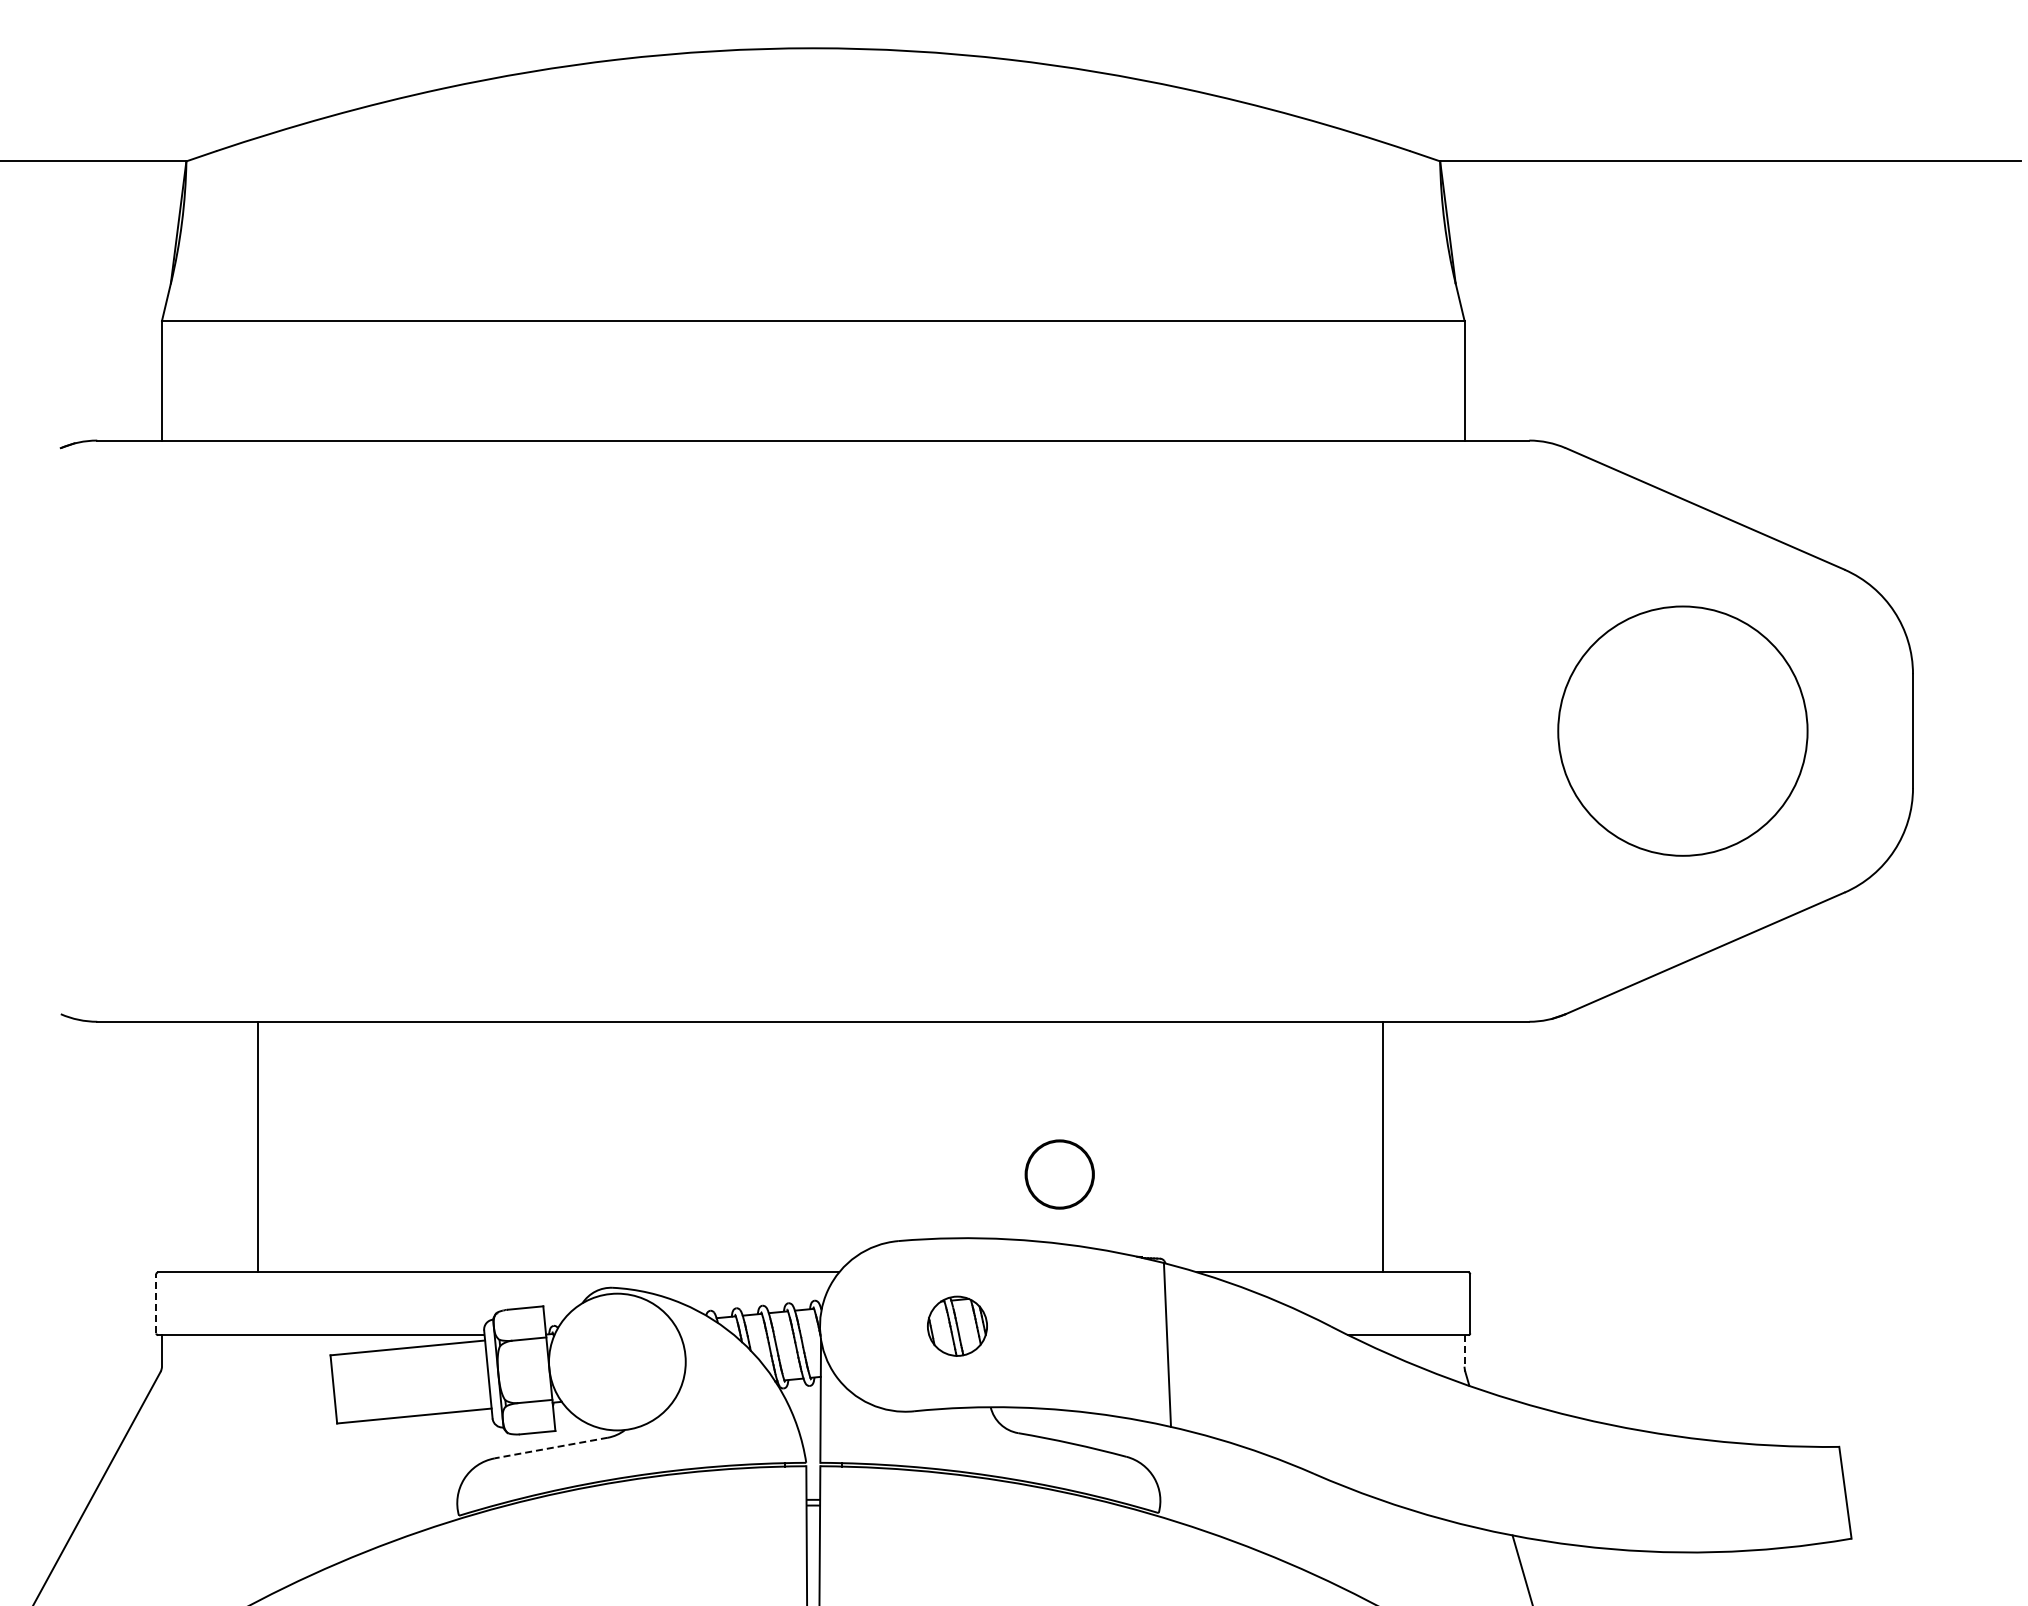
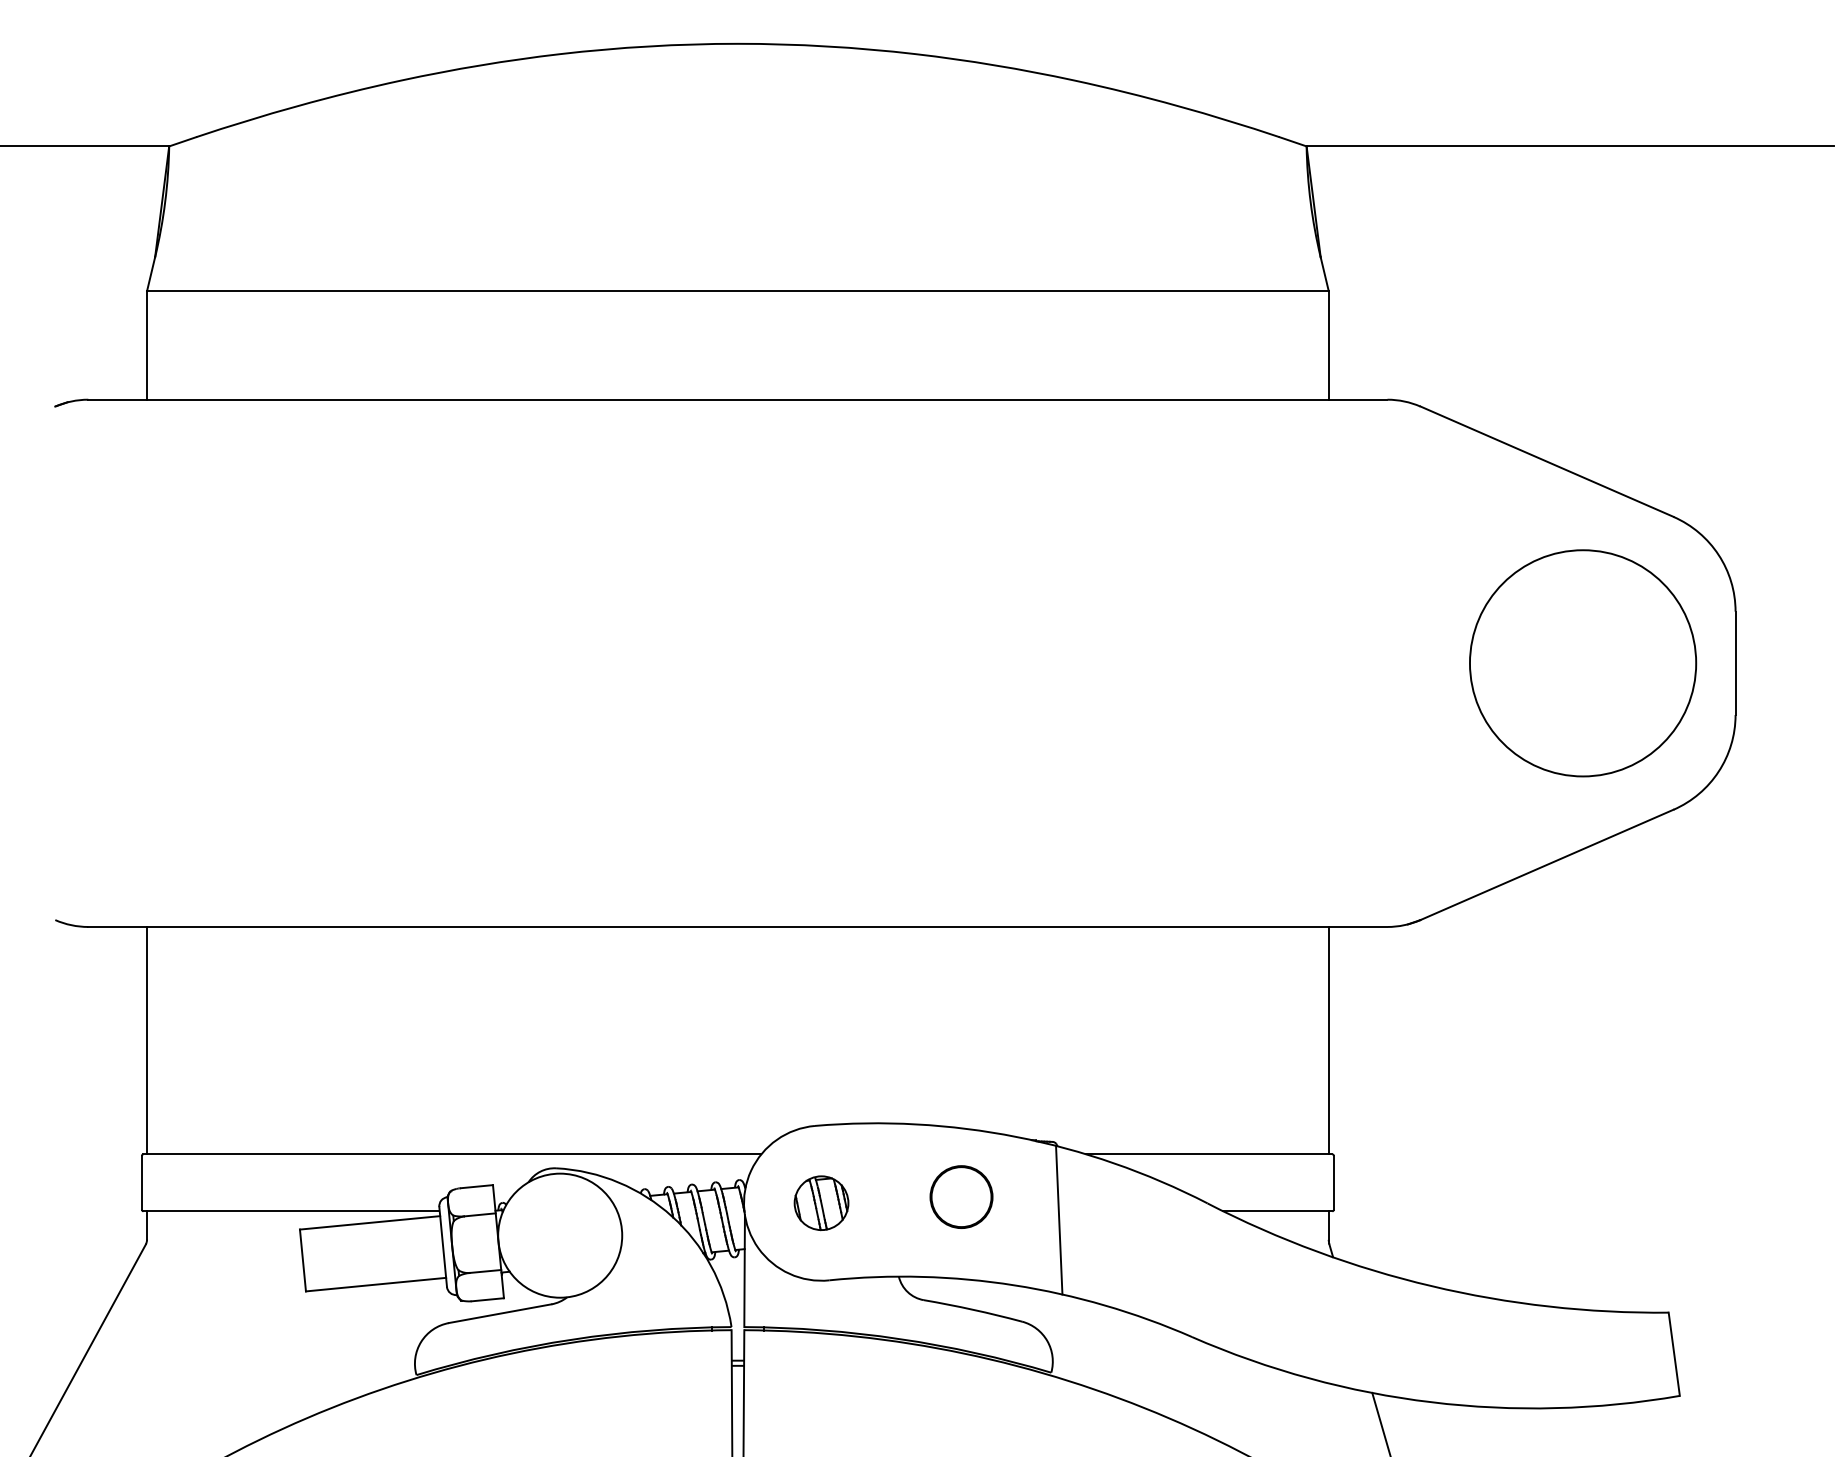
circle: (1682, 730) -> (1582, 662), moved
line: (258, 1146) -> (147, 1040), moved
line: (1382, 1146) -> (1328, 1040), moved
circle: (1059, 1174) -> (961, 1197), moved
line: (156, 1303) -> (142, 1182), dashed -> solid
part: (957, 1325) -> (821, 1202), moved
line: (1464, 1351) -> (1328, 1226), dashed -> solid
line: (551, 1448) -> (500, 1314), dashed -> solid

